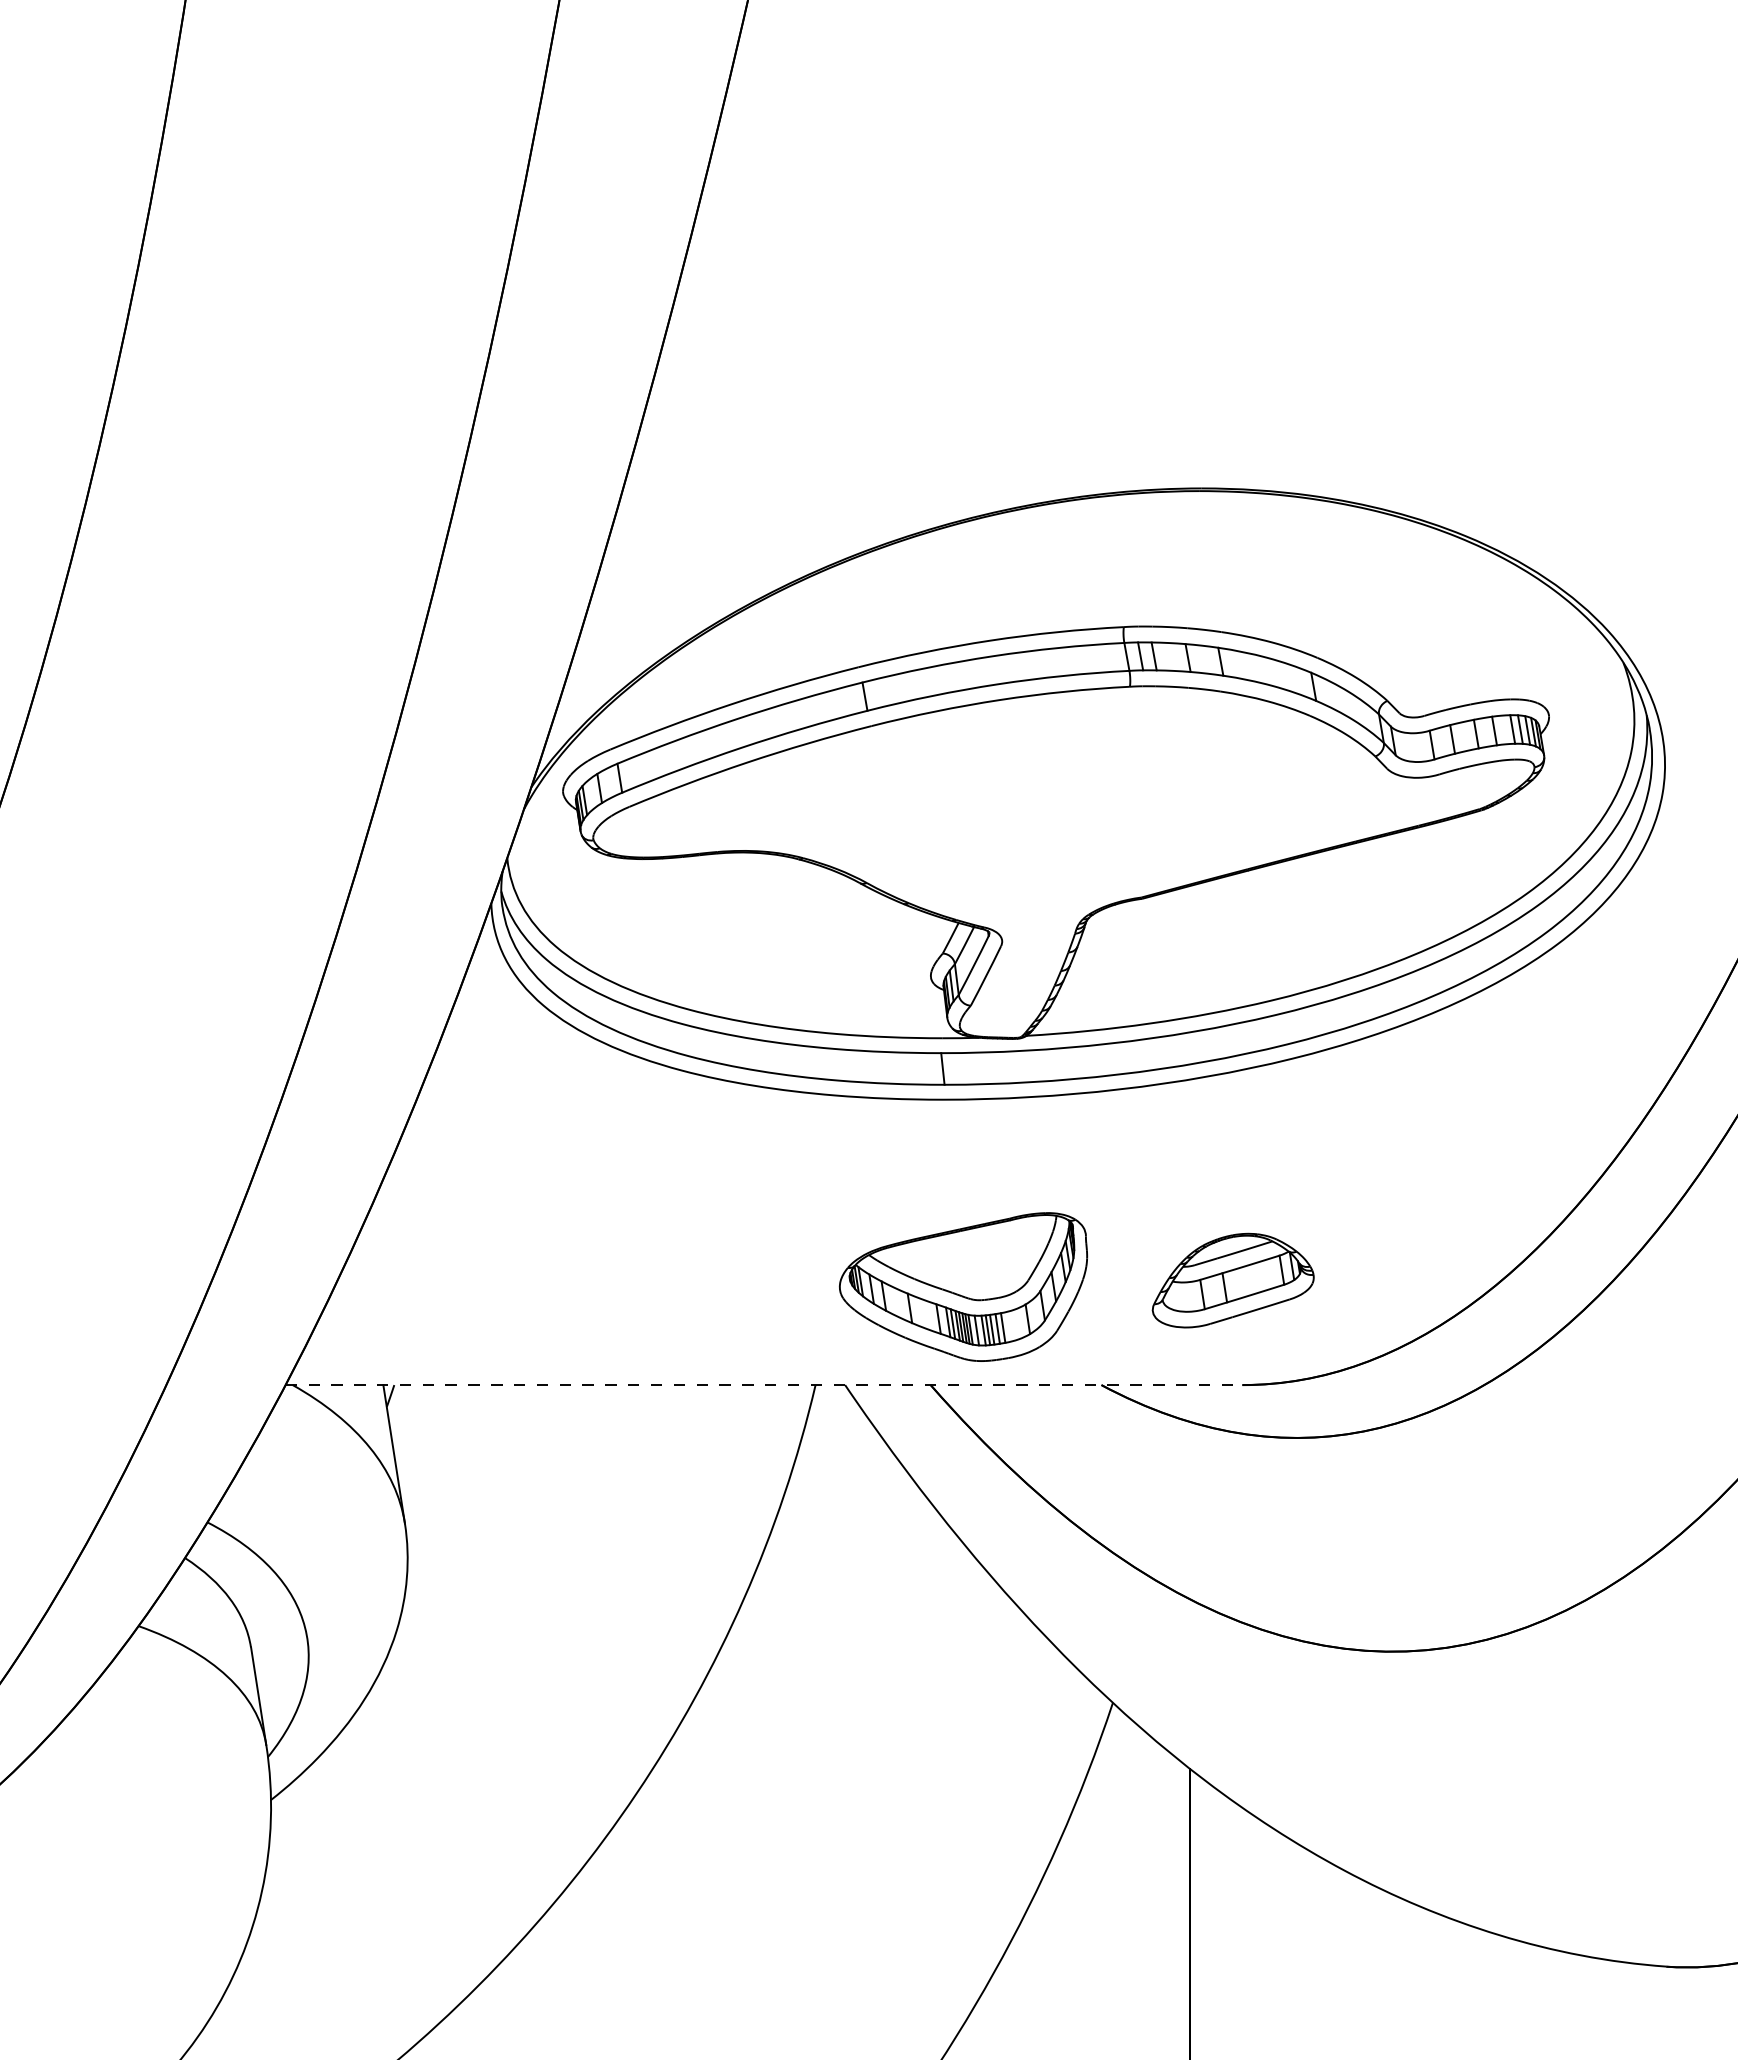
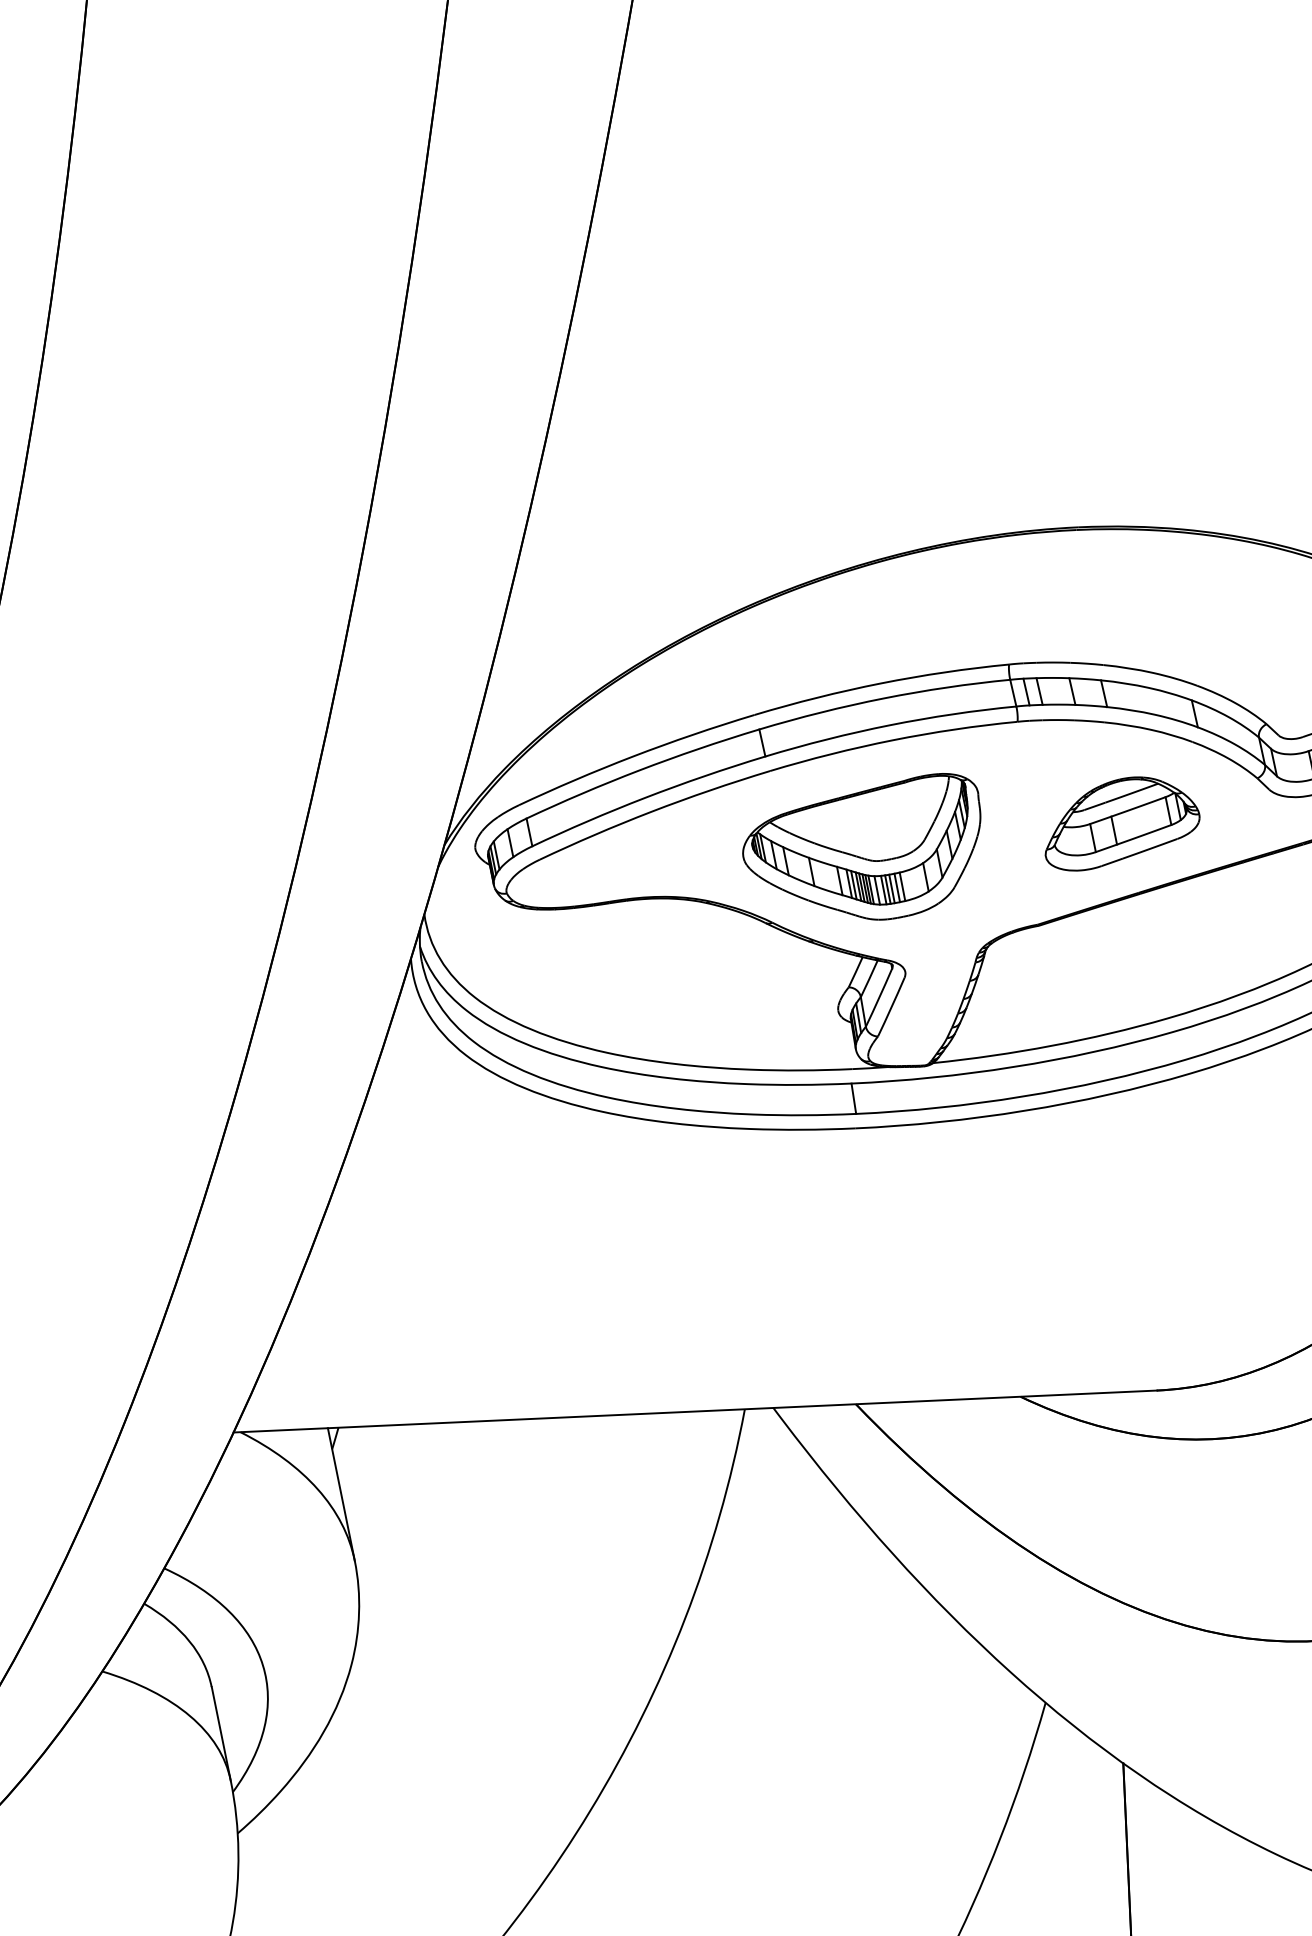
part: (1232, 1280) -> (1121, 823), moved
part: (963, 1286) -> (862, 848), moved
line: (764, 1385) -> (695, 1411), dashed -> solid

